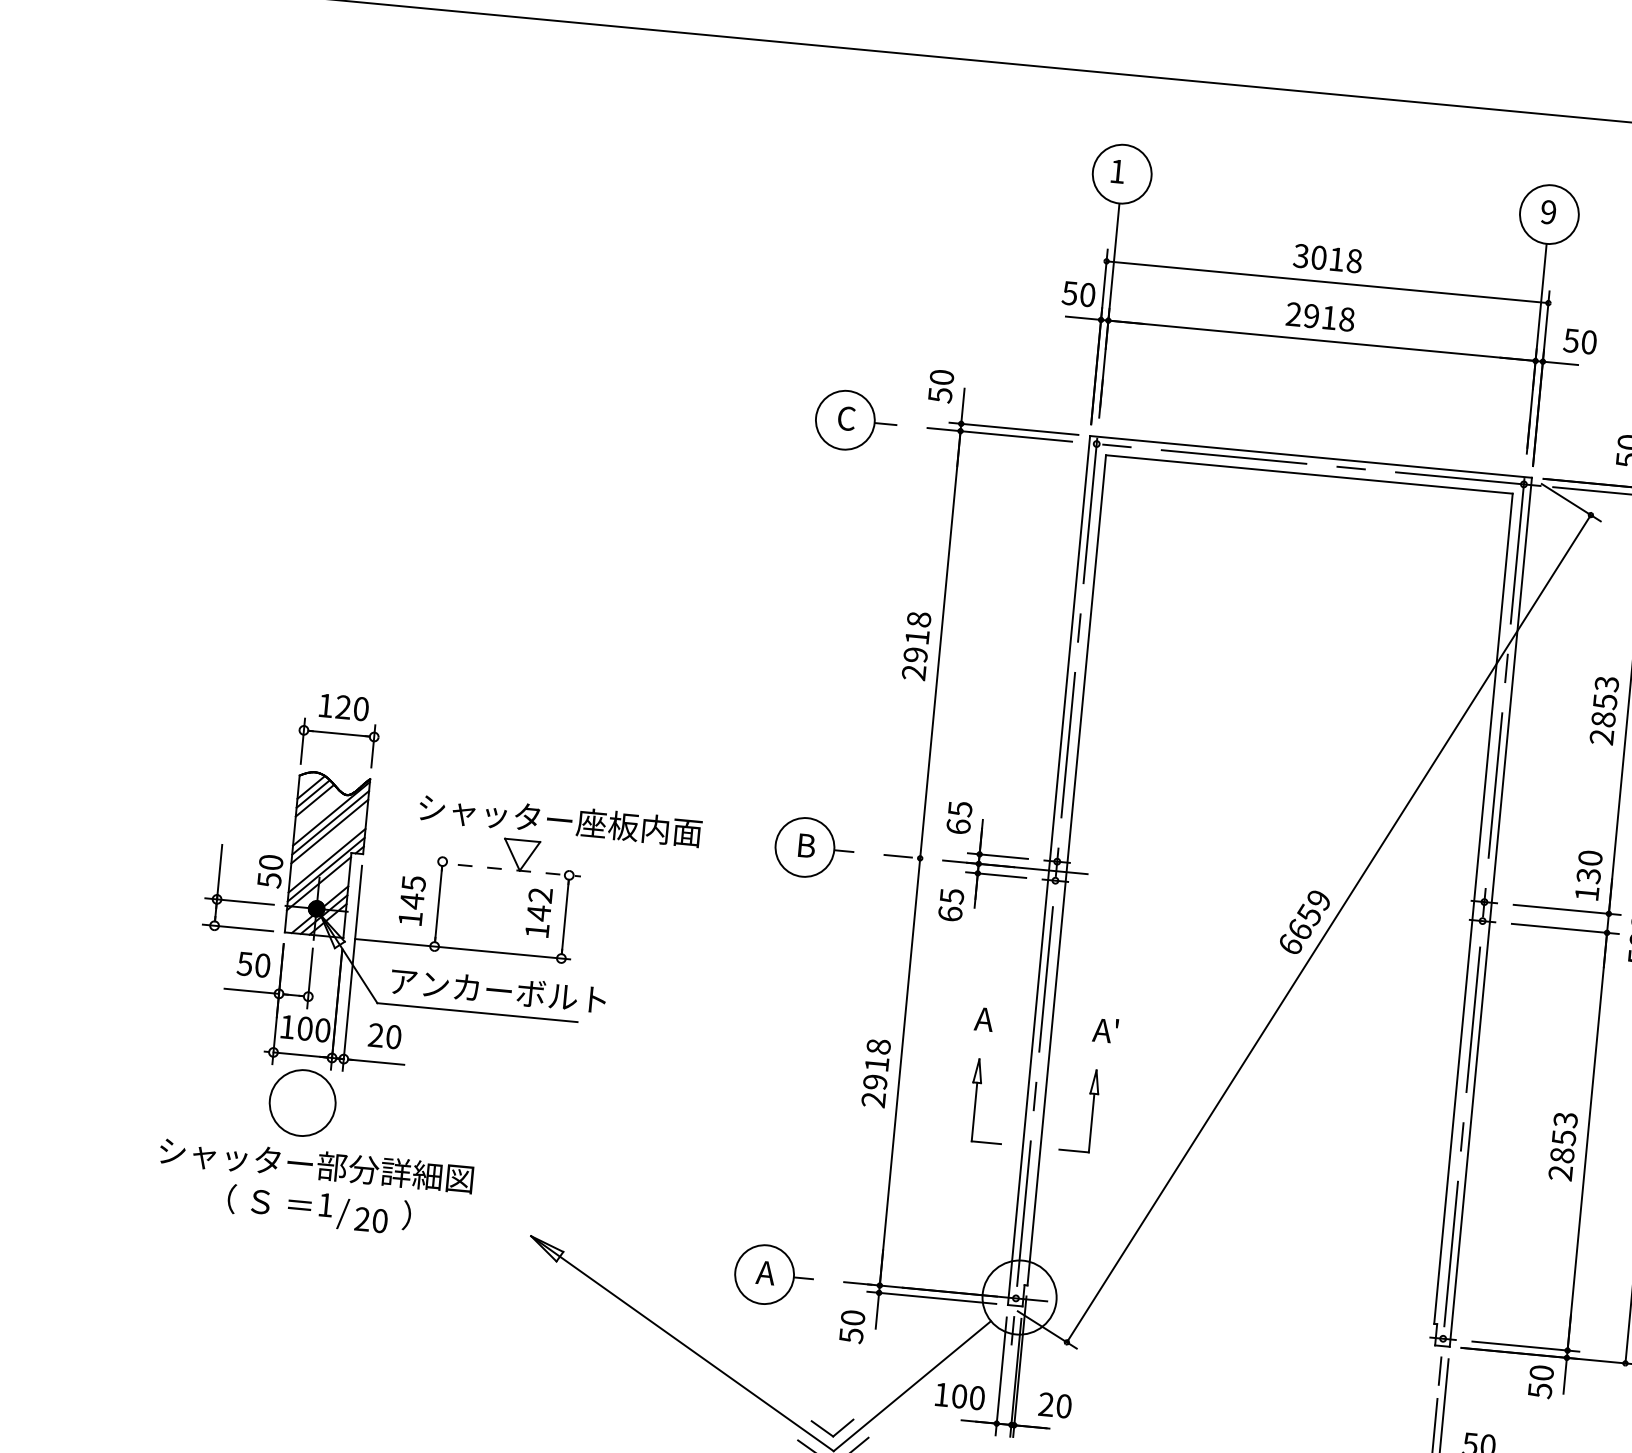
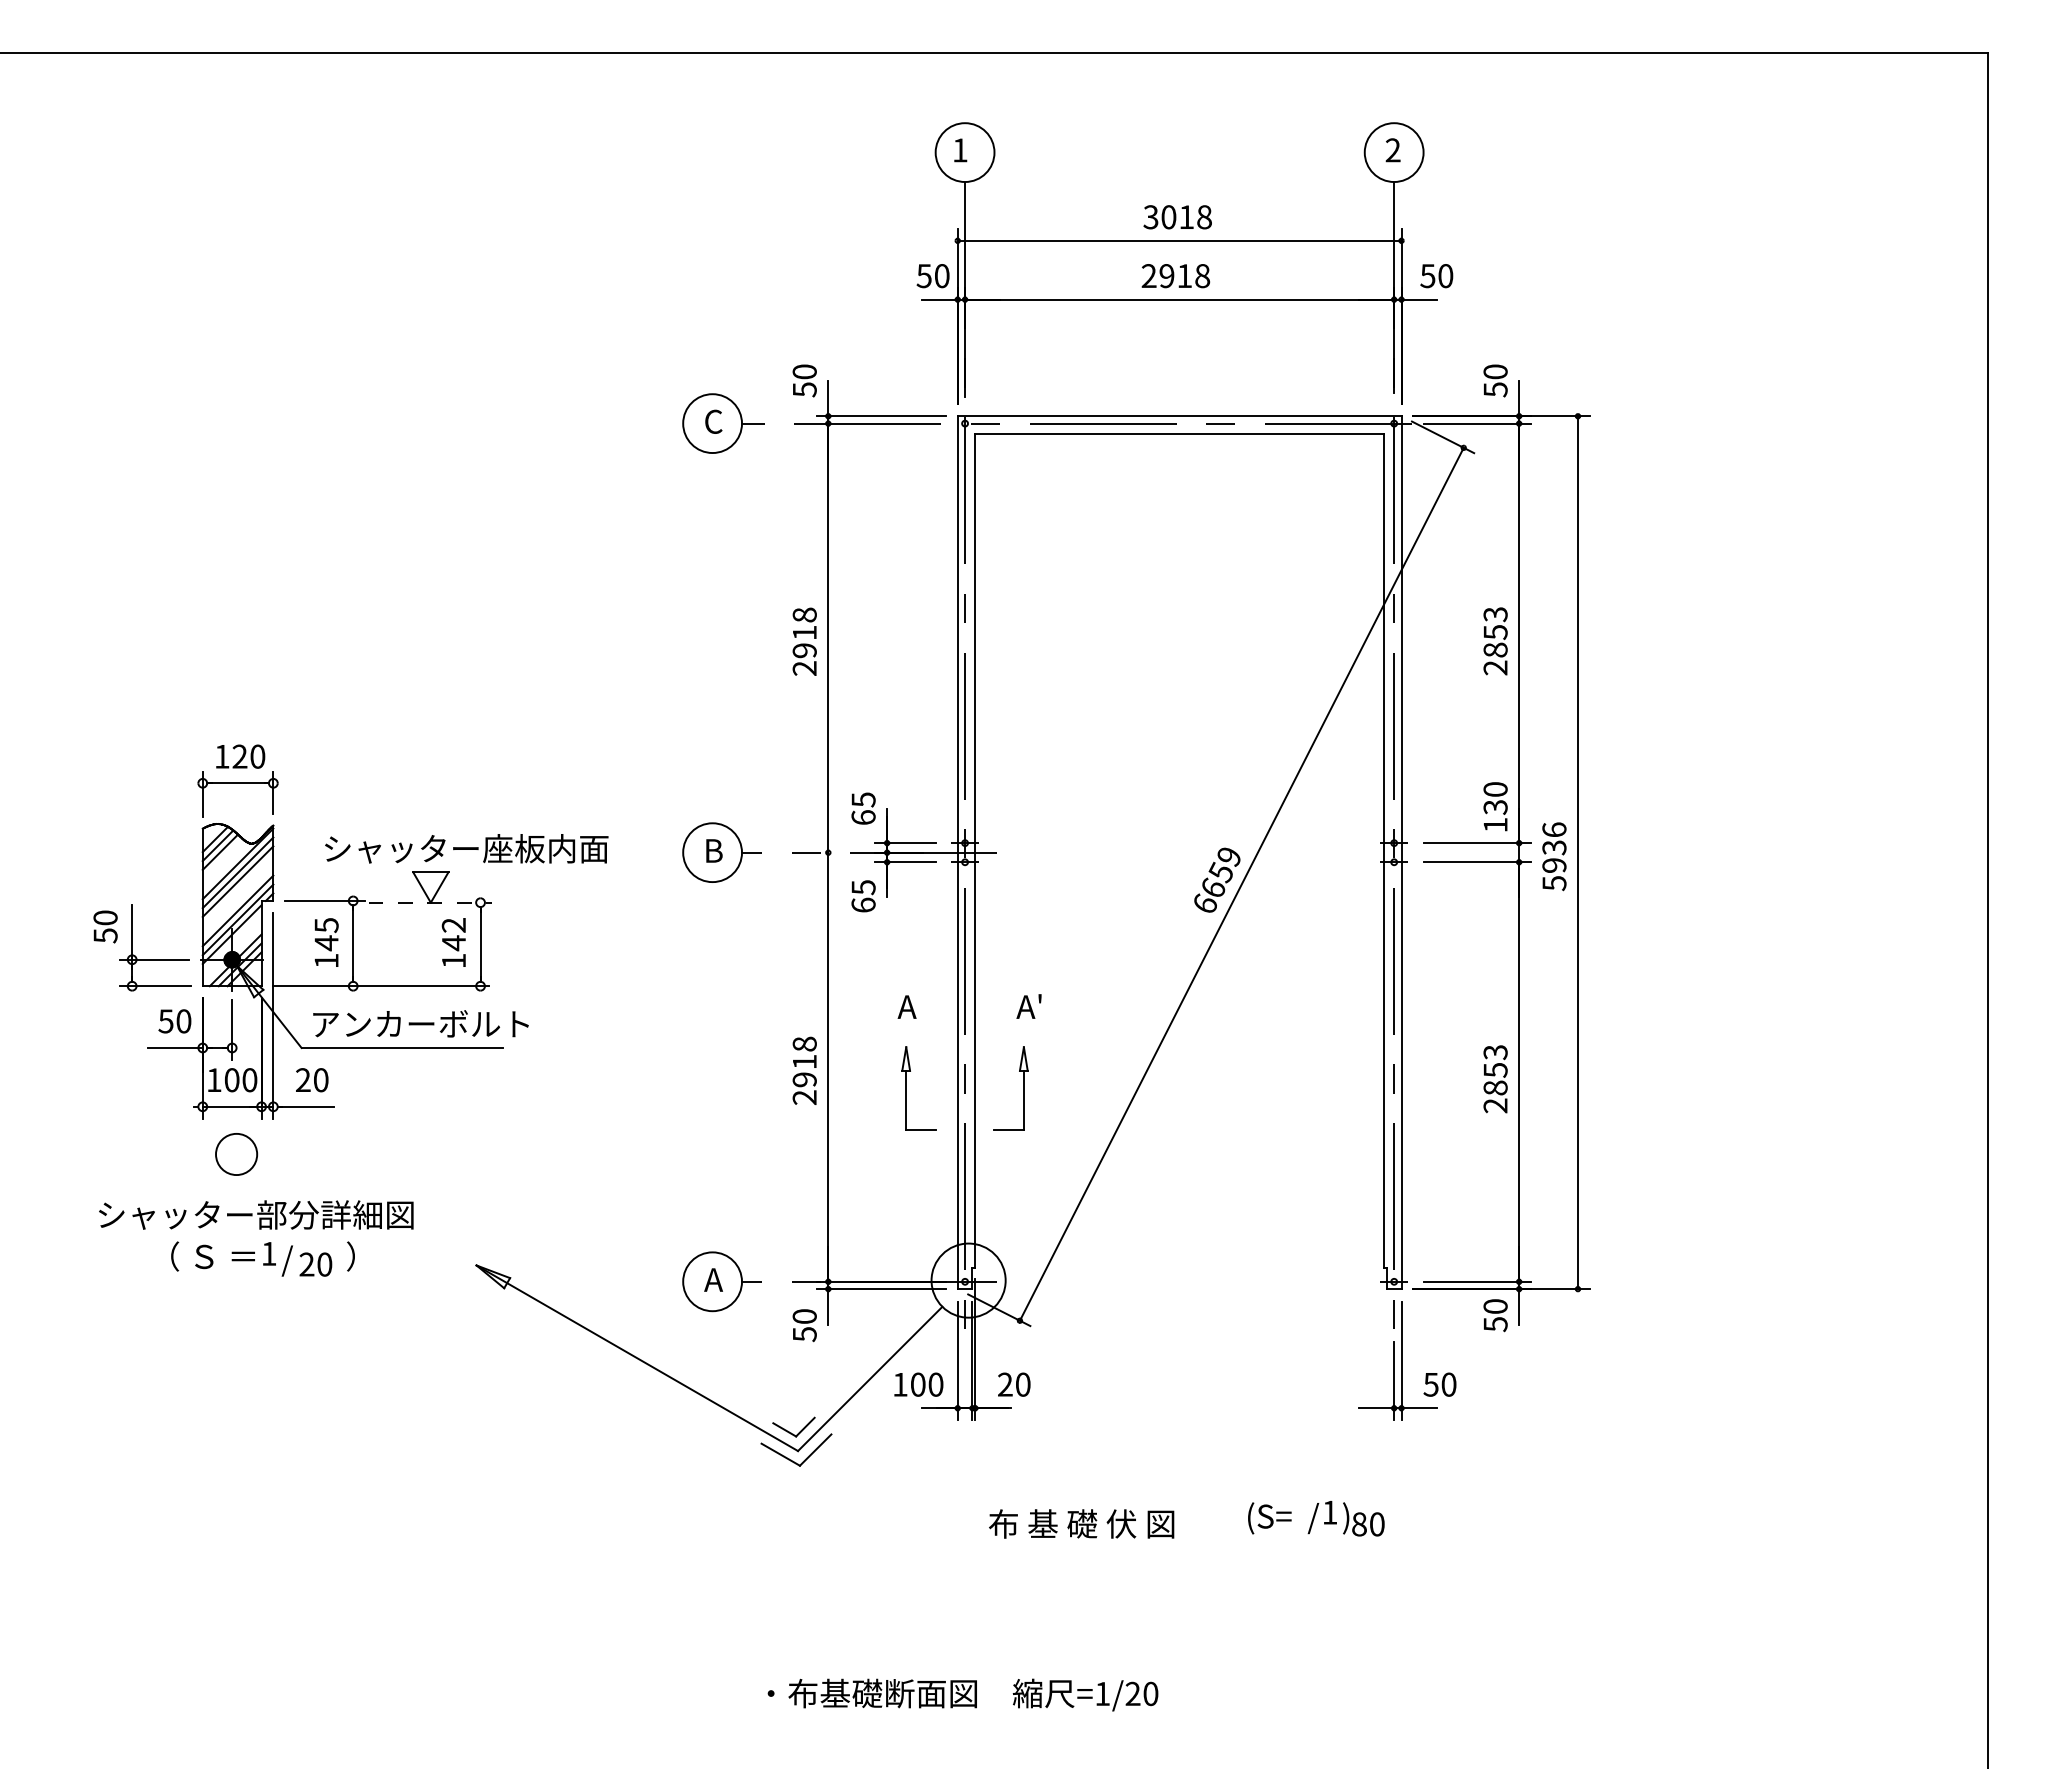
text: (1547, 212) -> (1392, 150), 9 -> 2
line: (414, 858) -> (324, 900), added
text: (270, 871) -> (105, 926), moved
circle: (302, 1103) -> (236, 1154), size x0.62

